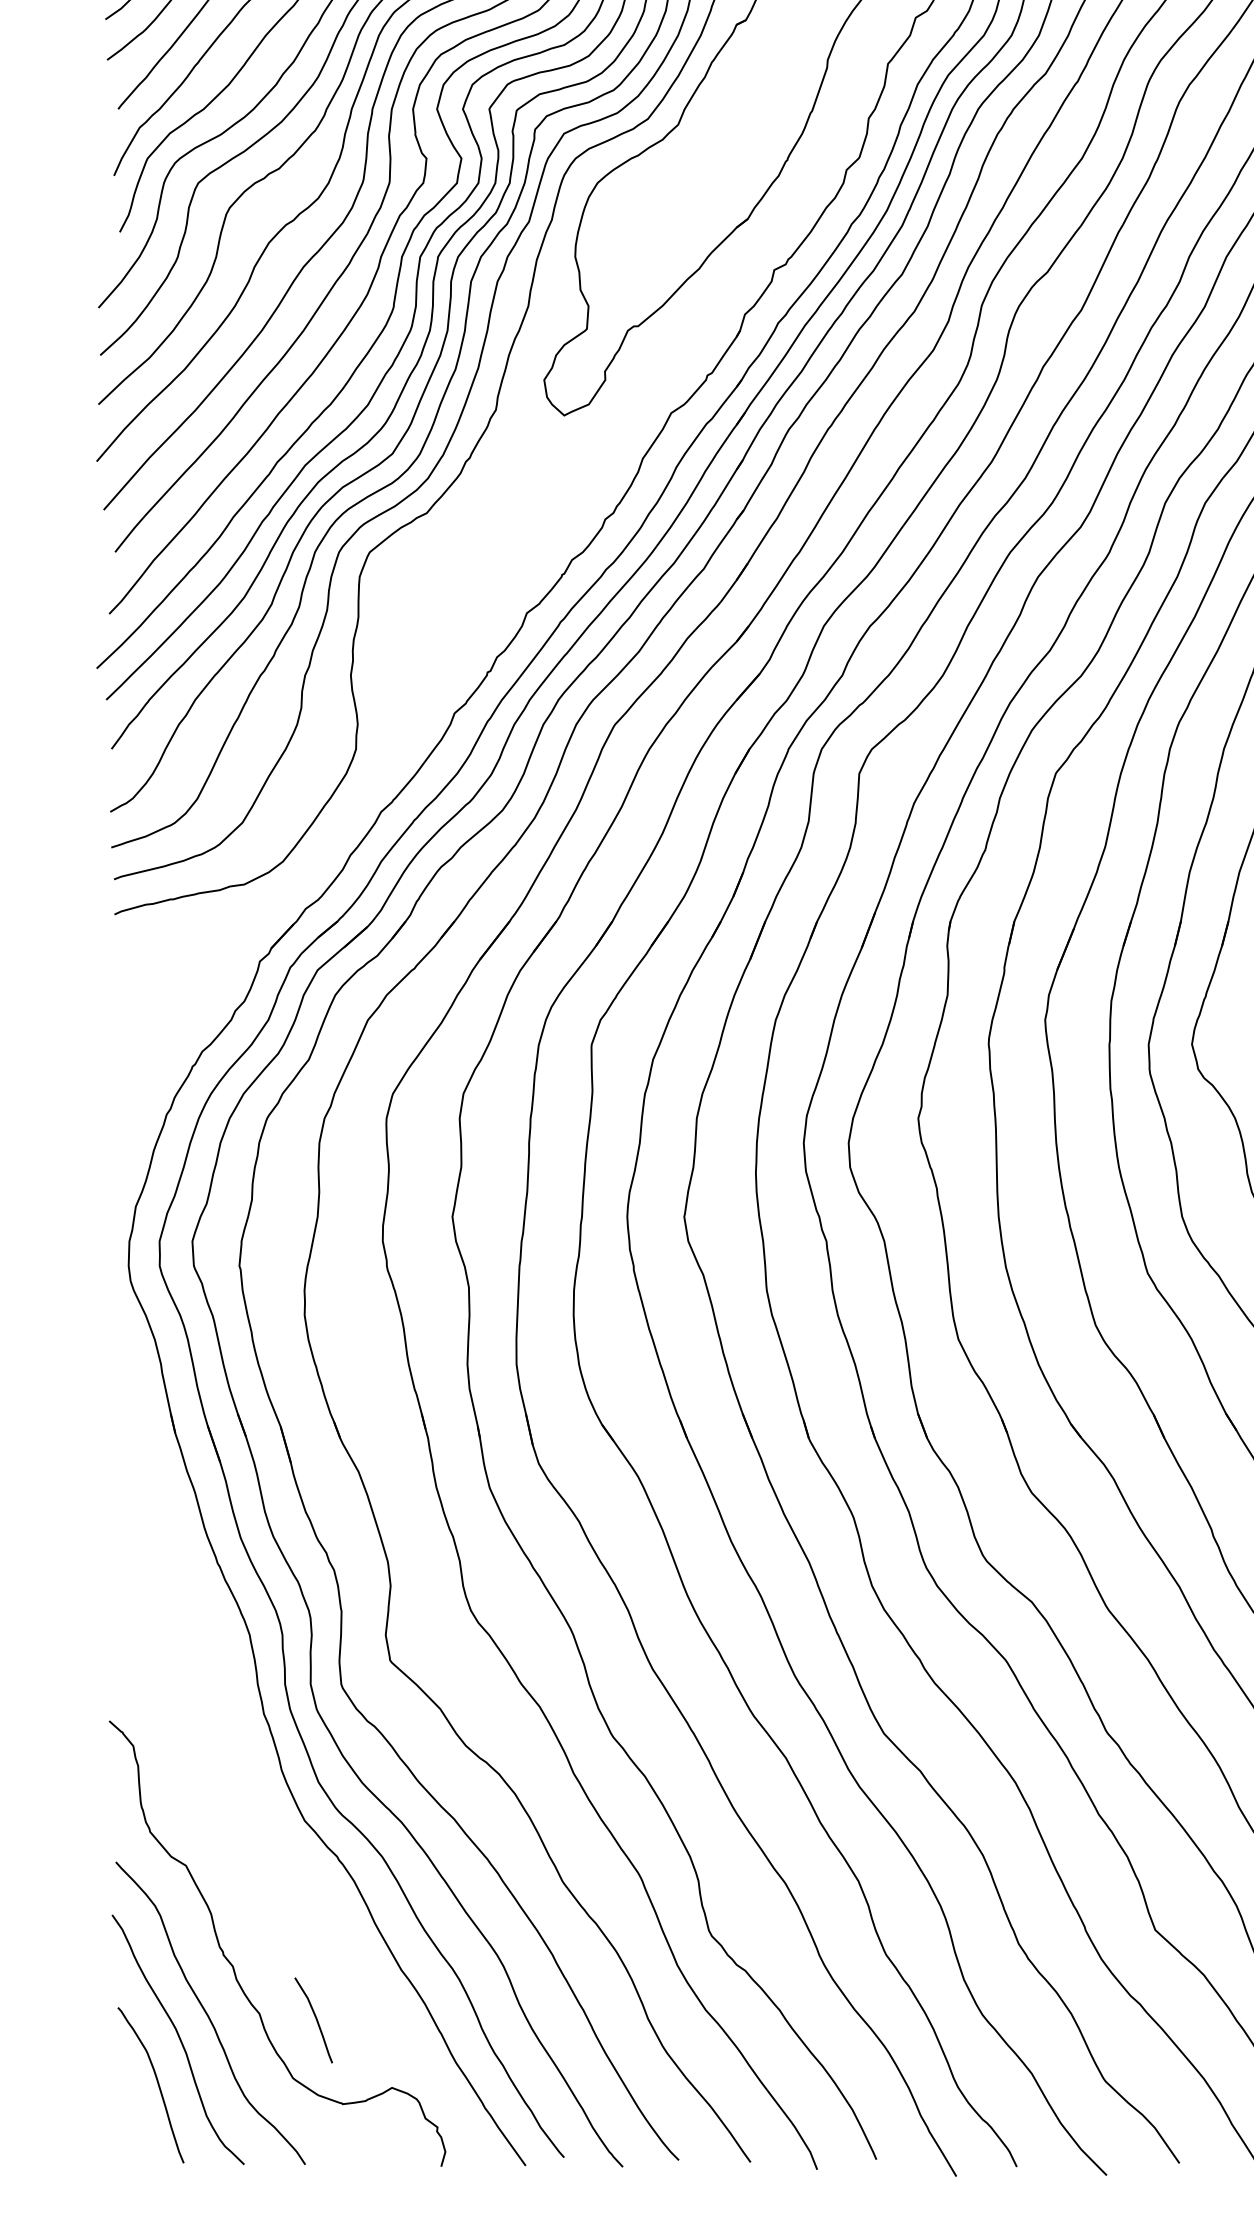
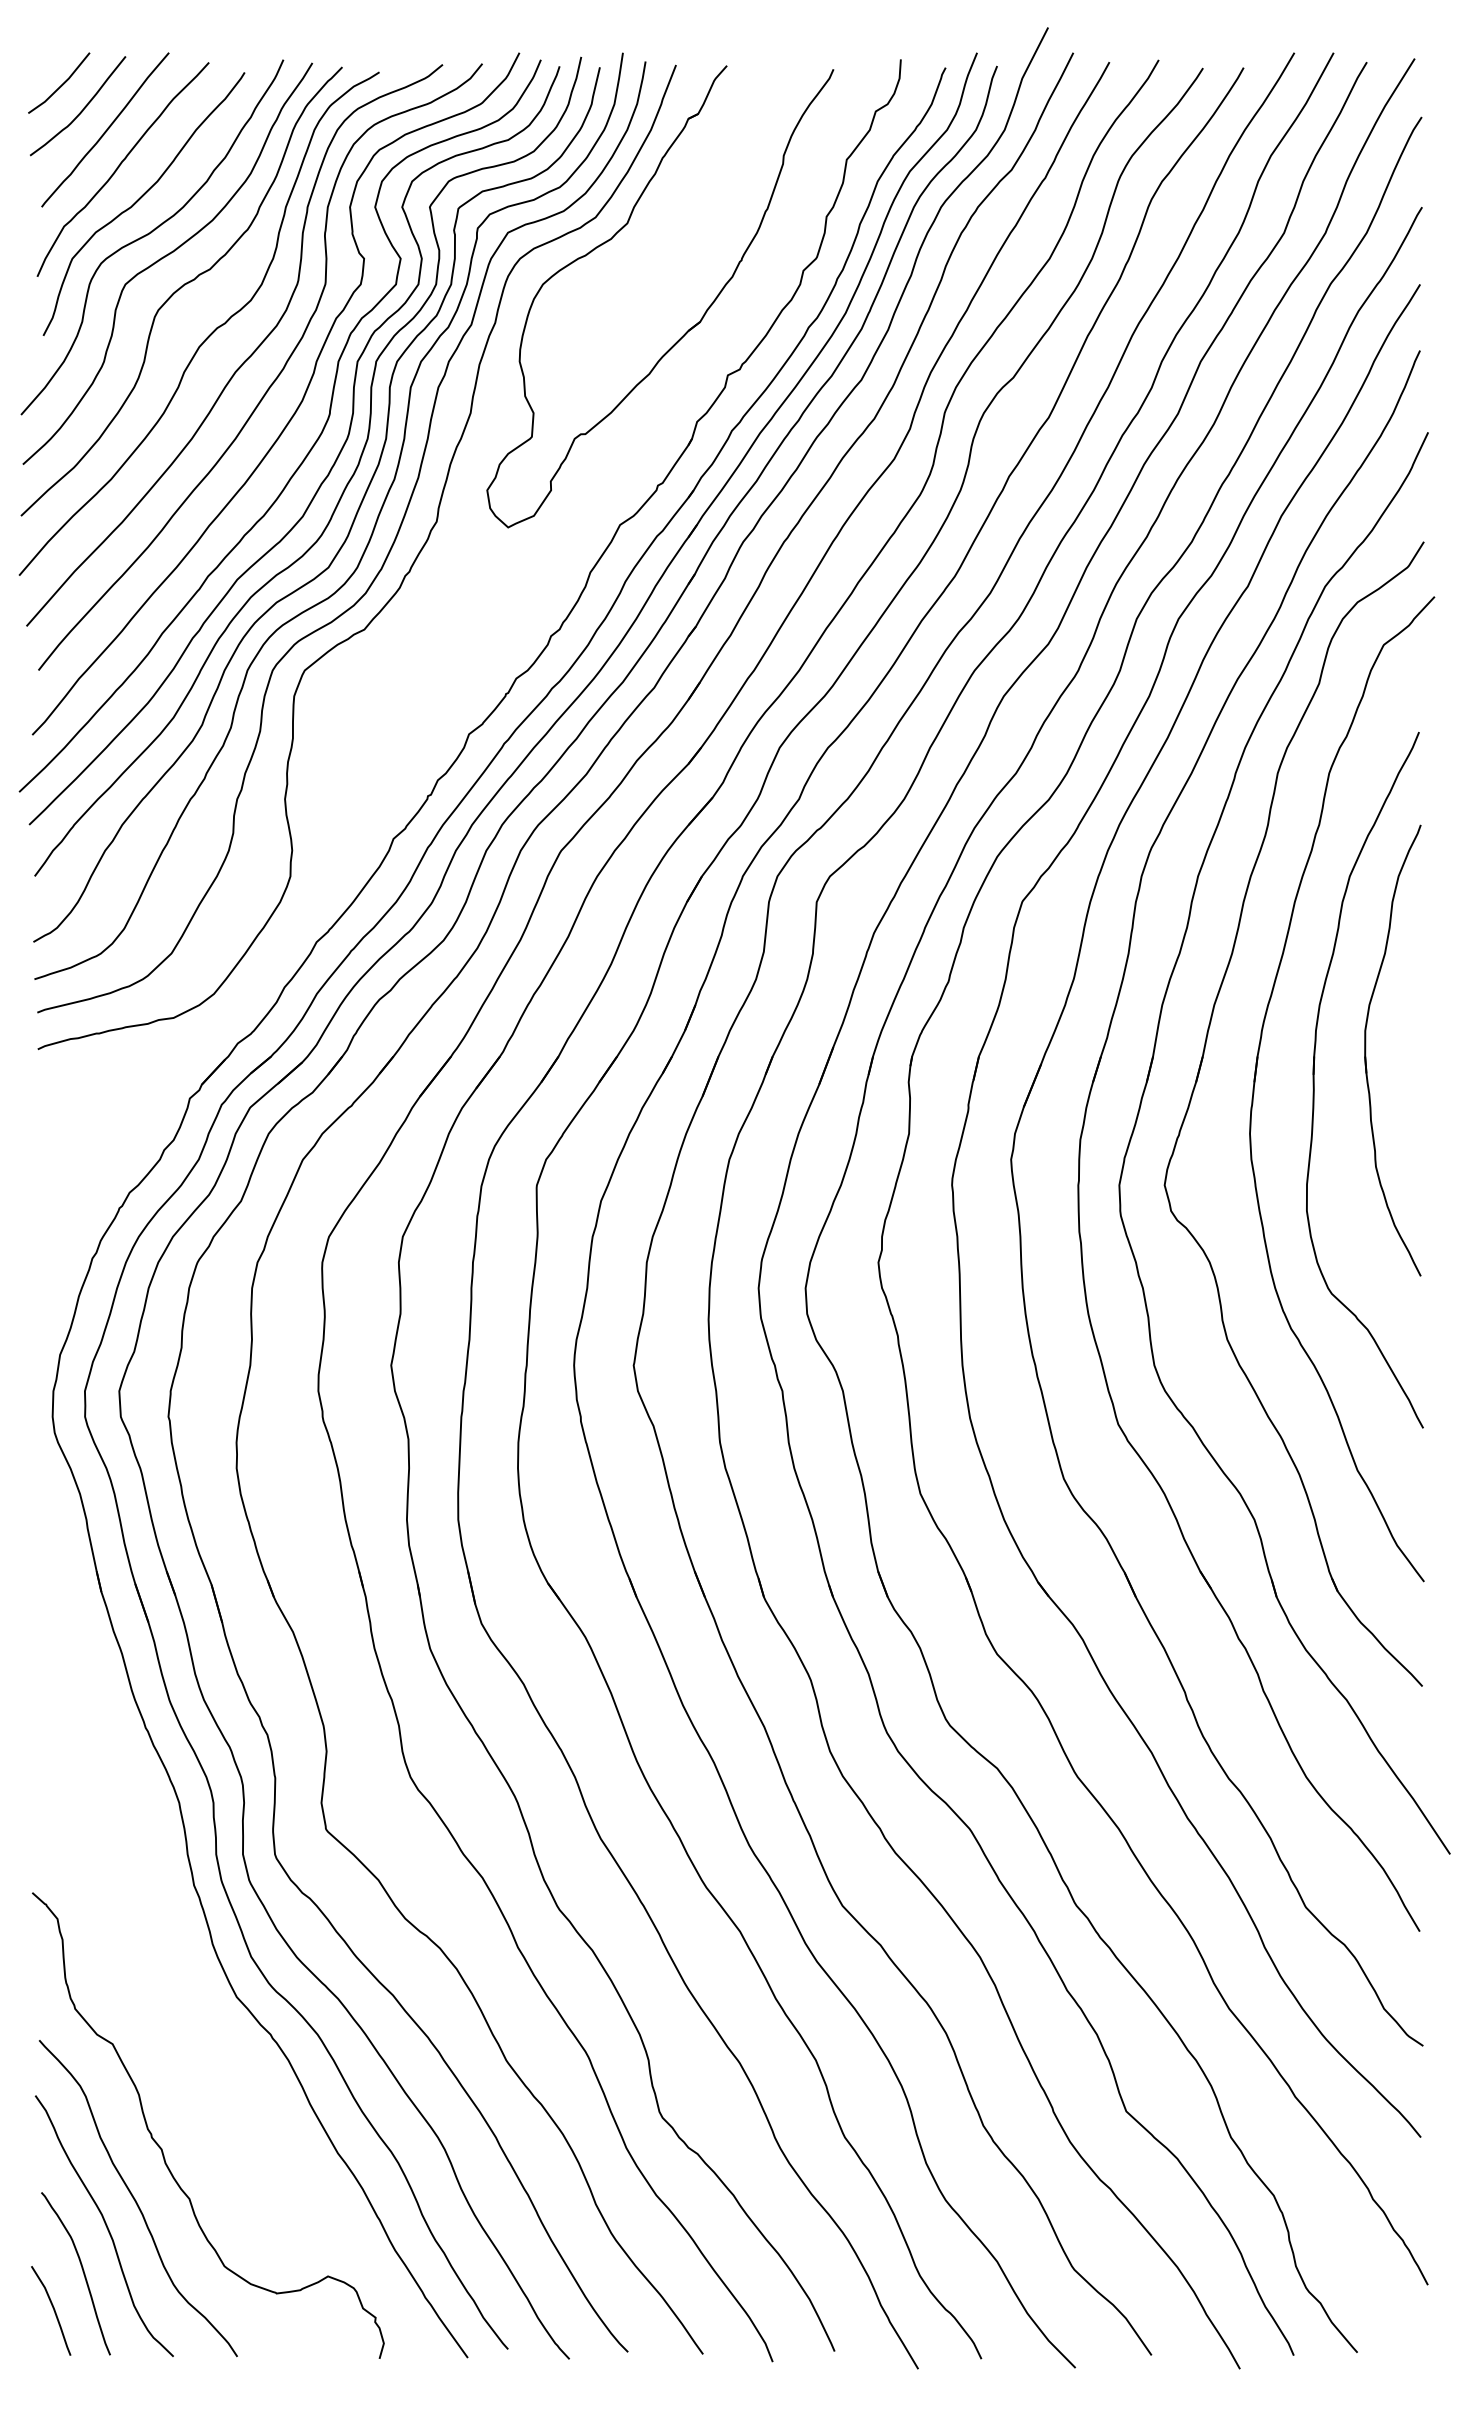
curve: (315, 2020) -> (53, 2310), moved

